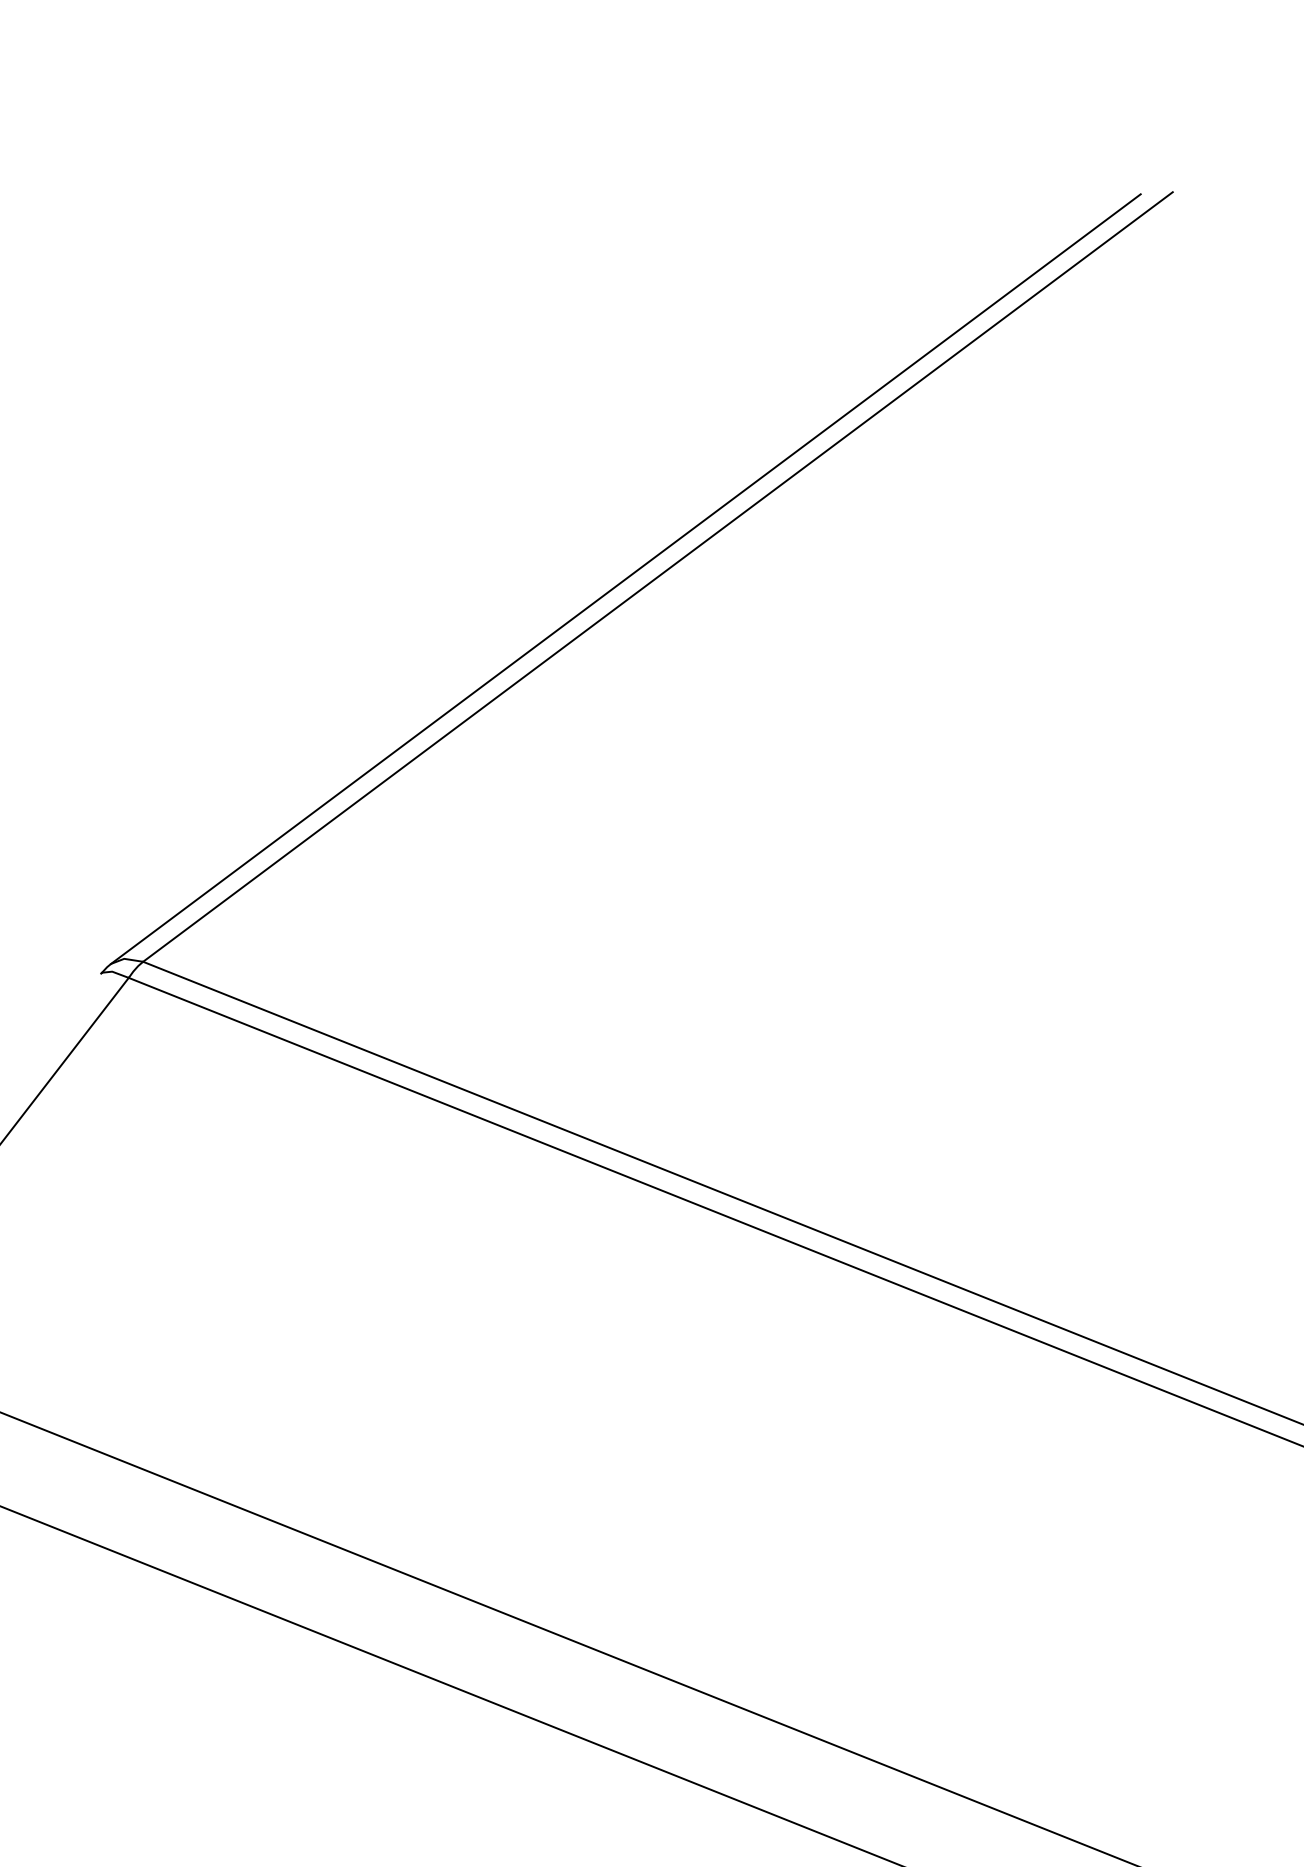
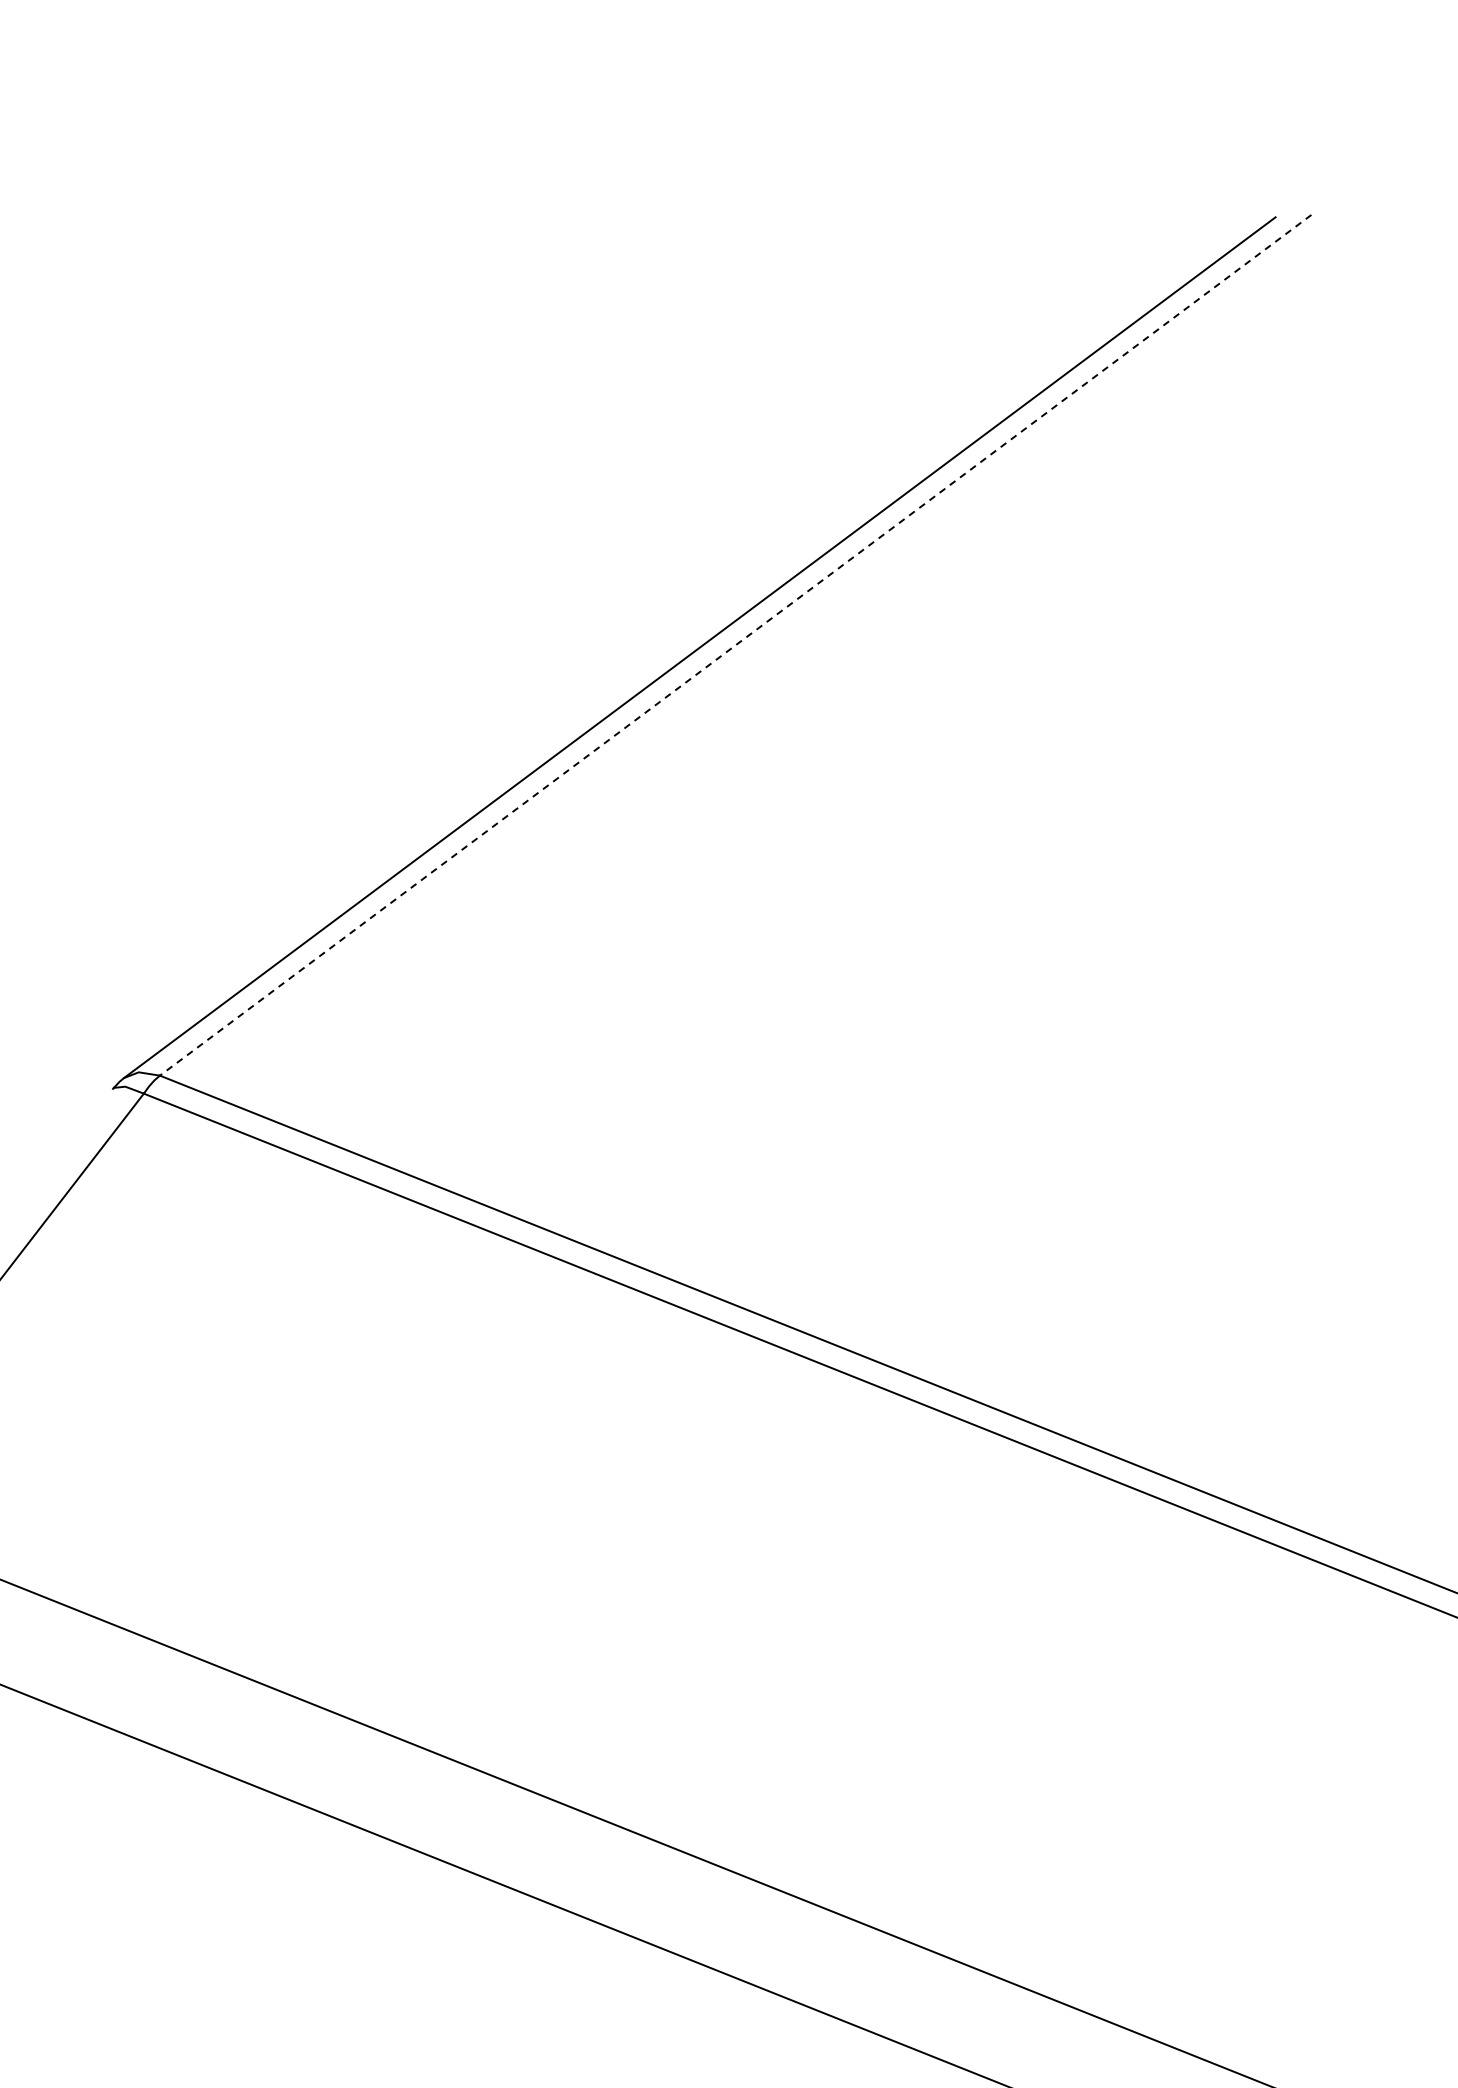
line: (657, 577) -> (735, 645), solid -> dashed

